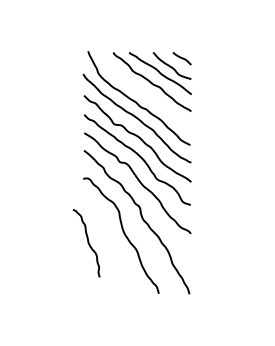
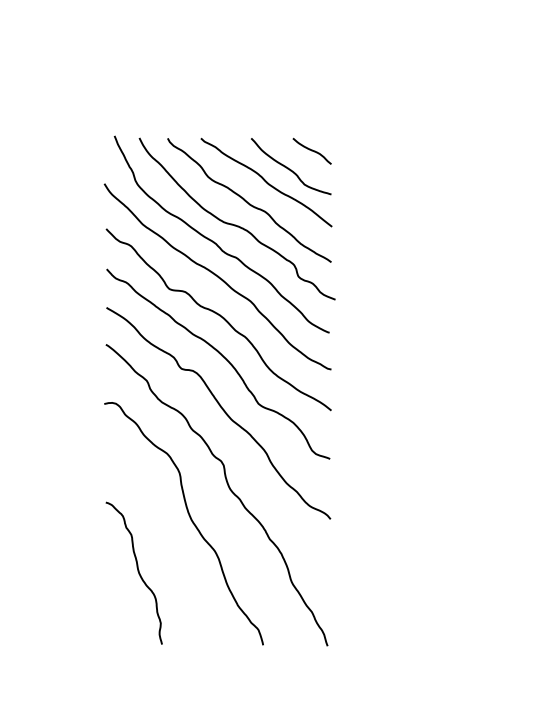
curve: (144, 92) -> (233, 222), added
curve: (87, 243) -> (136, 573), moved

